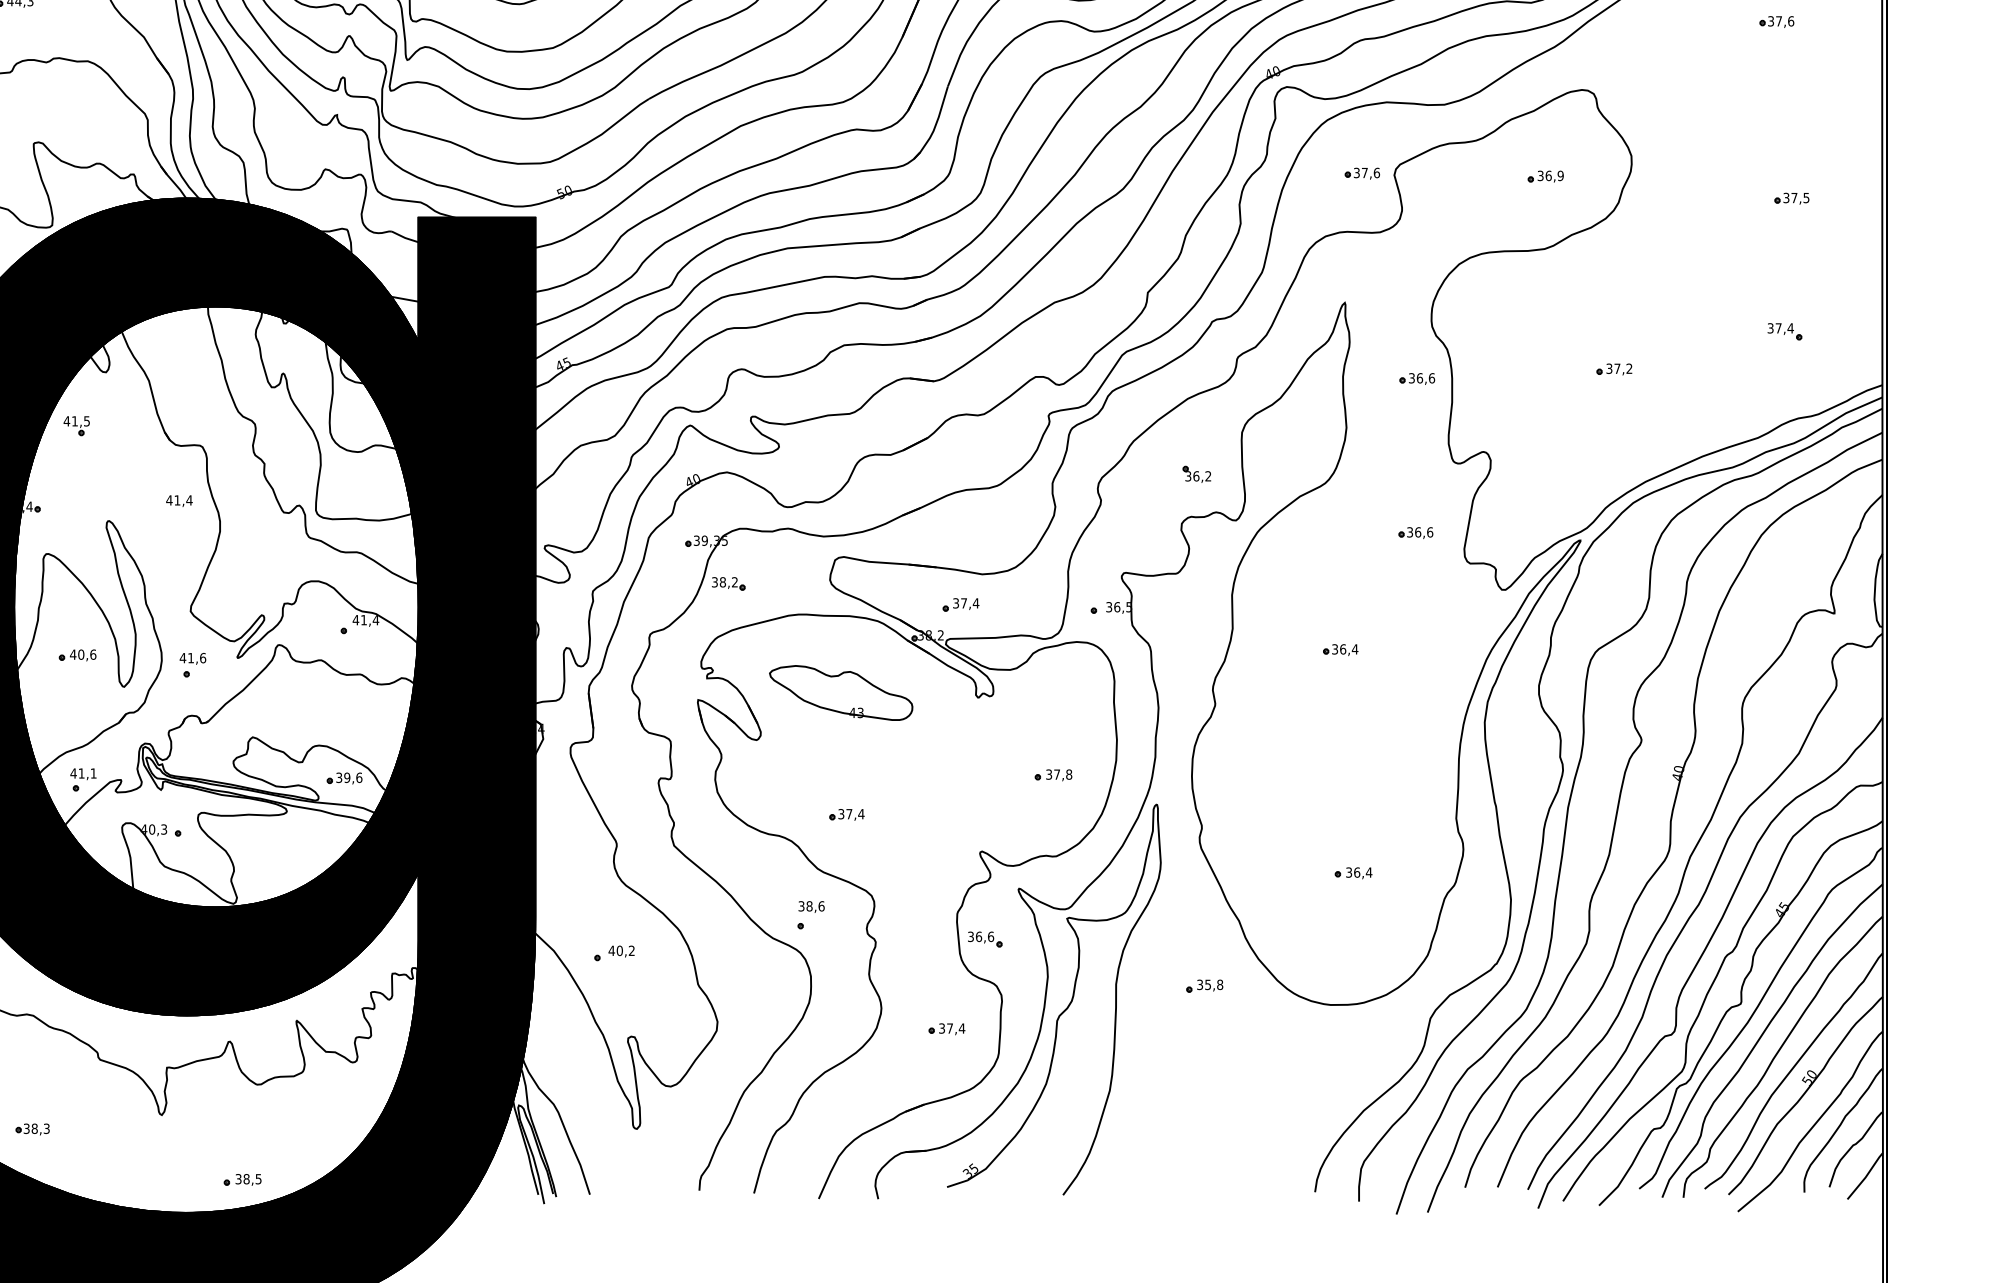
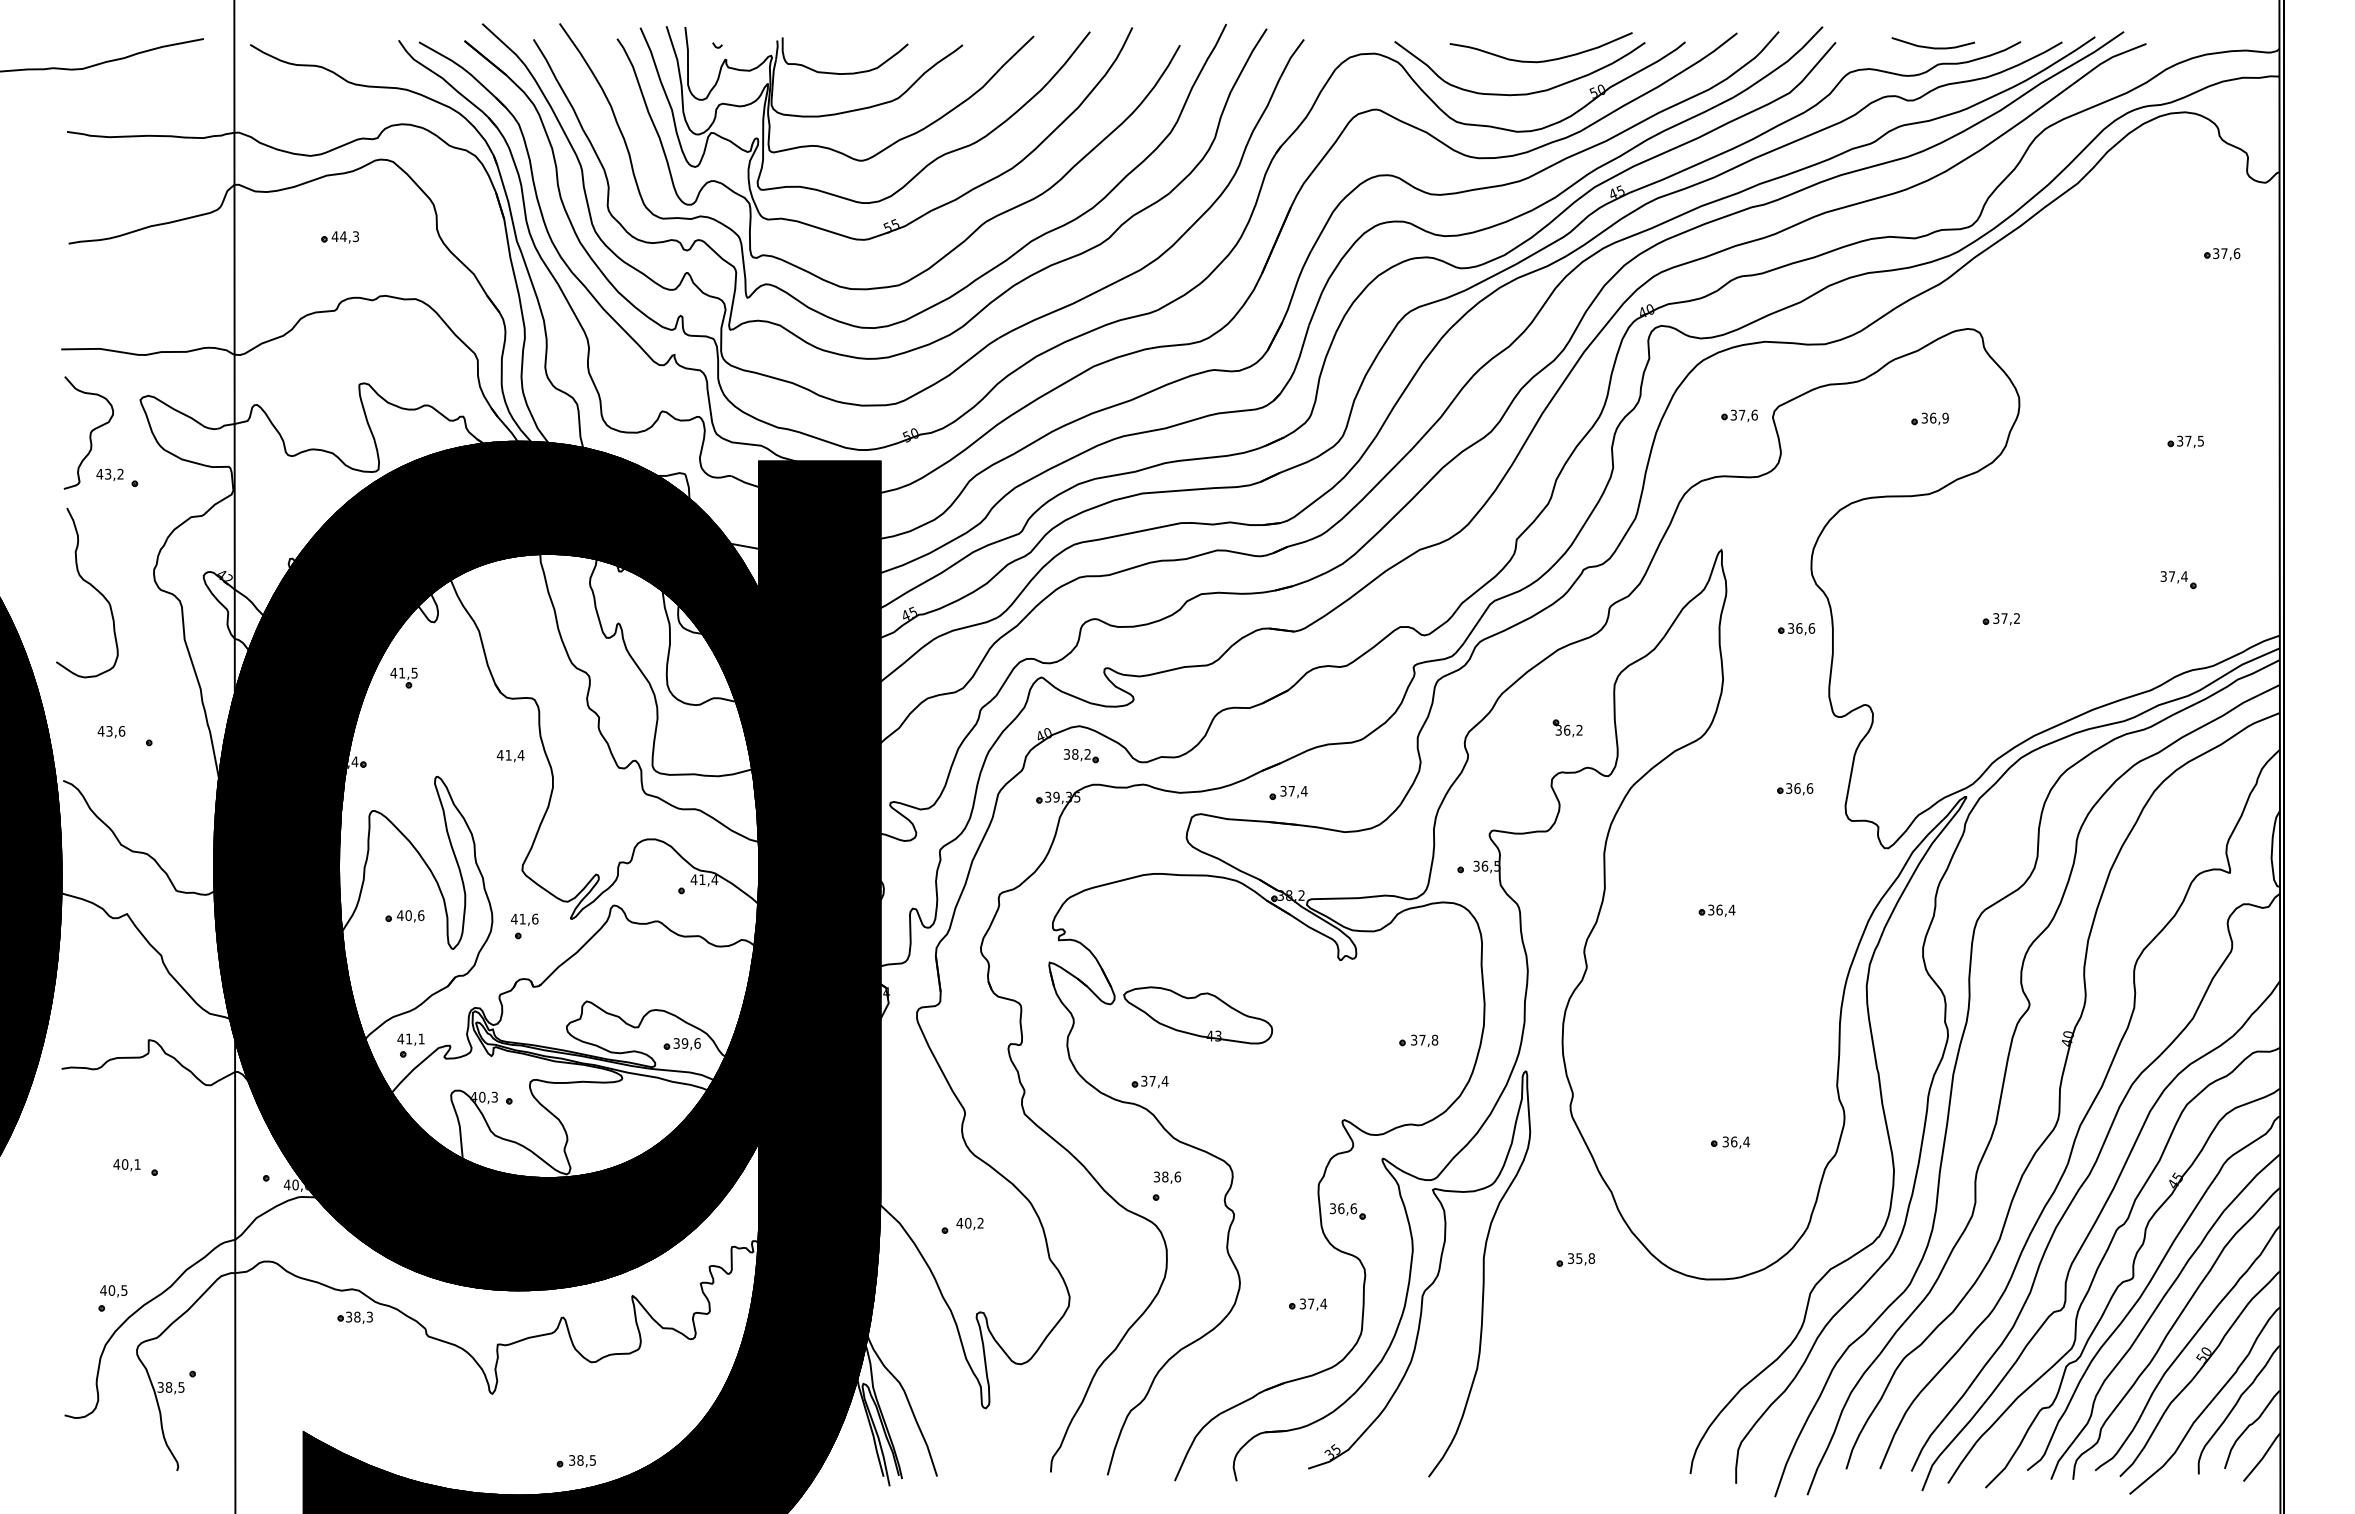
part: (1777, 22) -> (2222, 254), moved
part: (727, 584) -> (1080, 756), moved
part: (960, 604) -> (1288, 792), moved
part: (840, 693) -> (1197, 1015), moved
part: (846, 814) -> (1149, 1081), moved
part: (31, 1129) -> (354, 1317), moved

